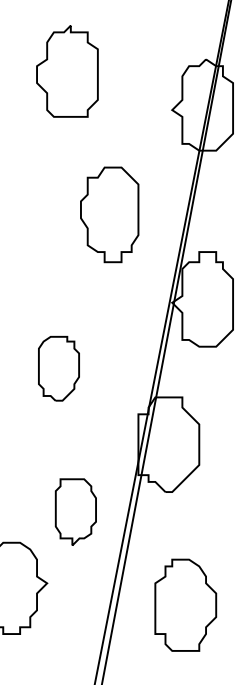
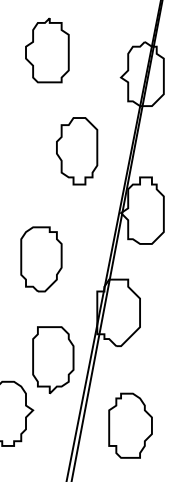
part: (58, 368) -> (41, 259), size x1.43
part: (75, 512) -> (53, 360), size x1.43

